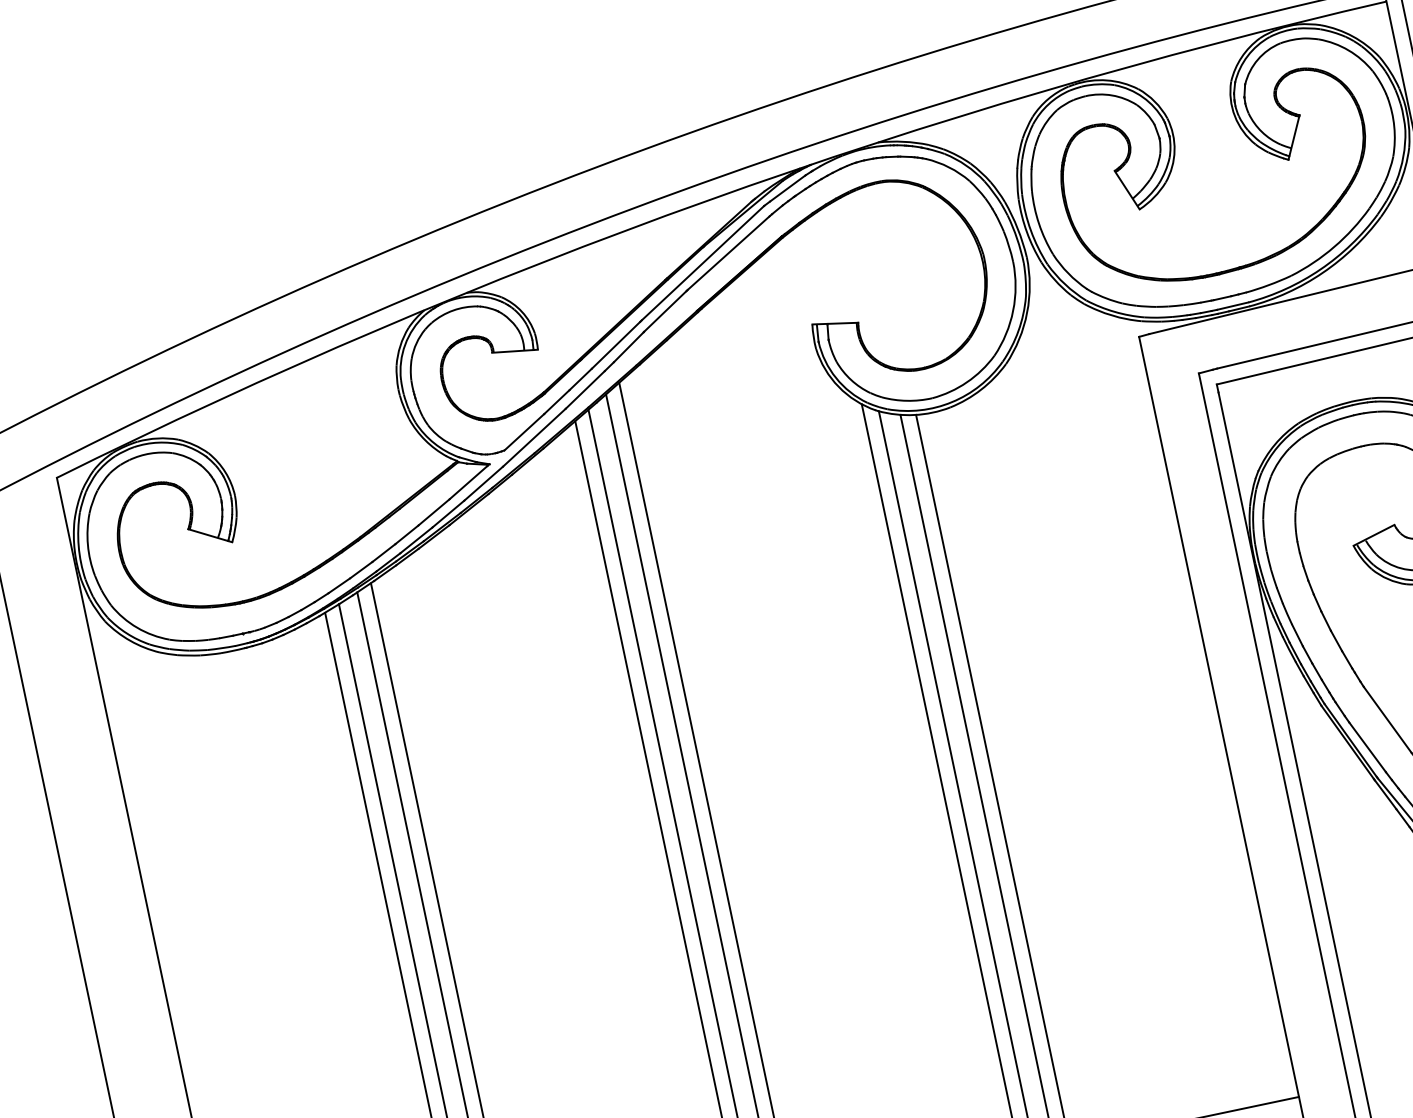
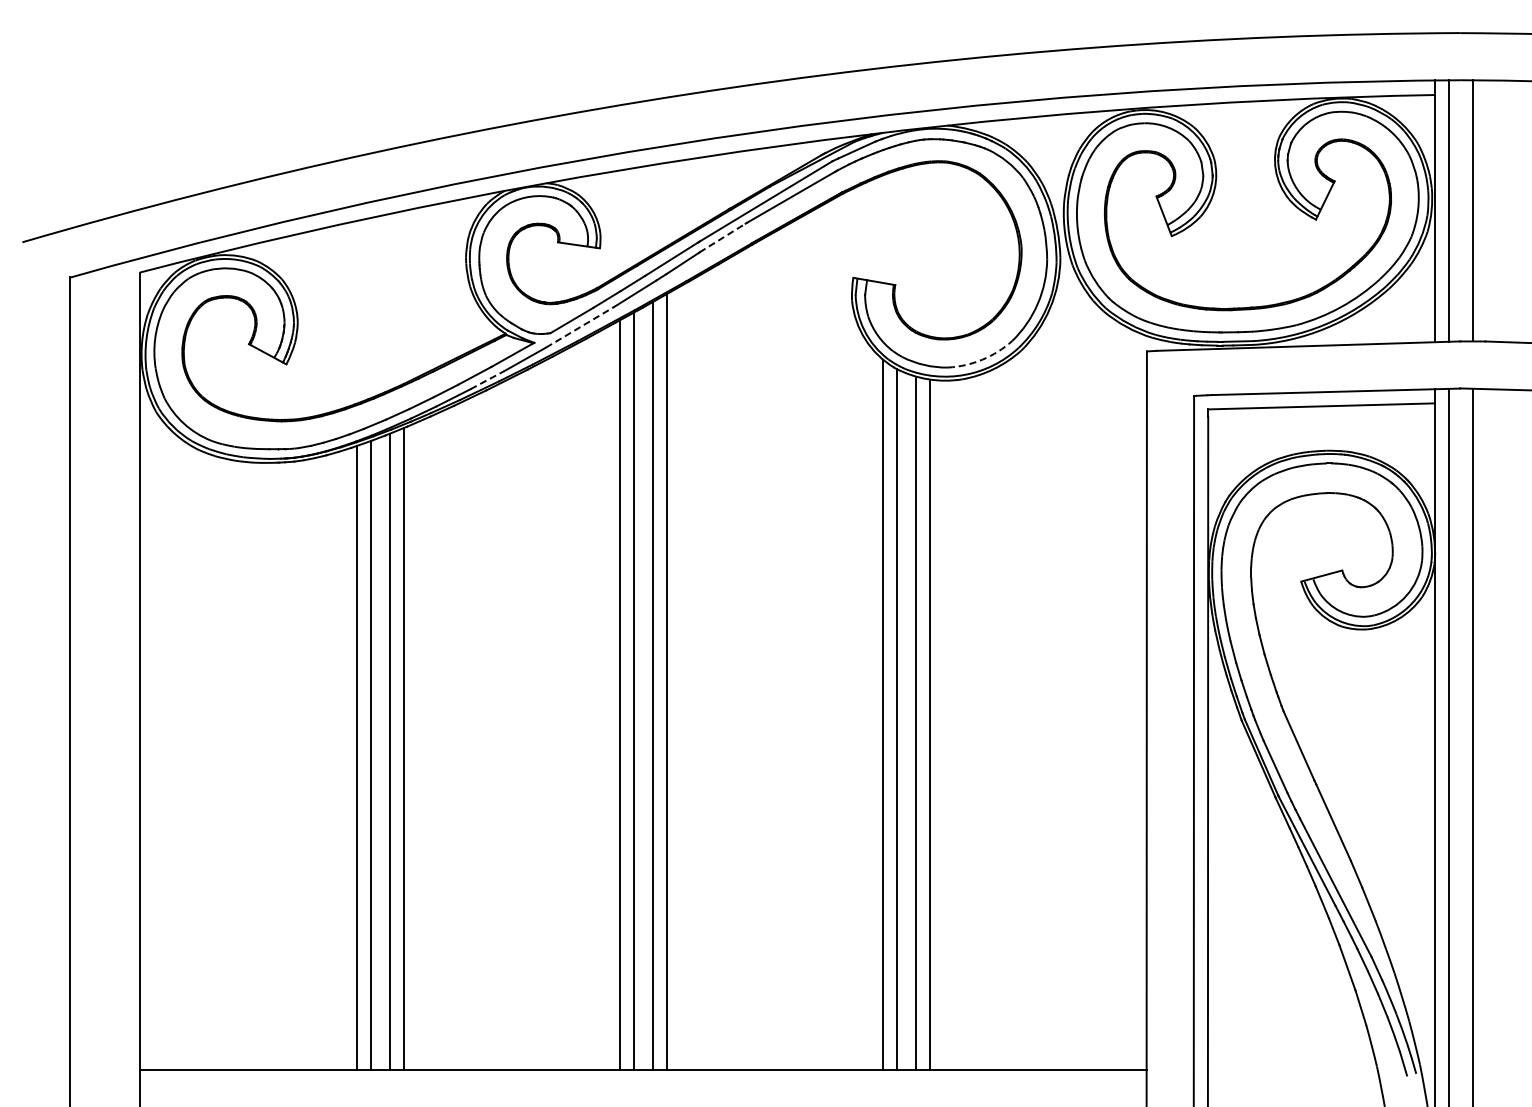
line: (666, 310) -> (723, 237), solid -> dashed
arc: (967, 382) -> (982, 359), solid -> dashed
line: (534, 437) -> (580, 327), solid -> dashed
line: (448, 513) -> (487, 379), solid -> dashed

